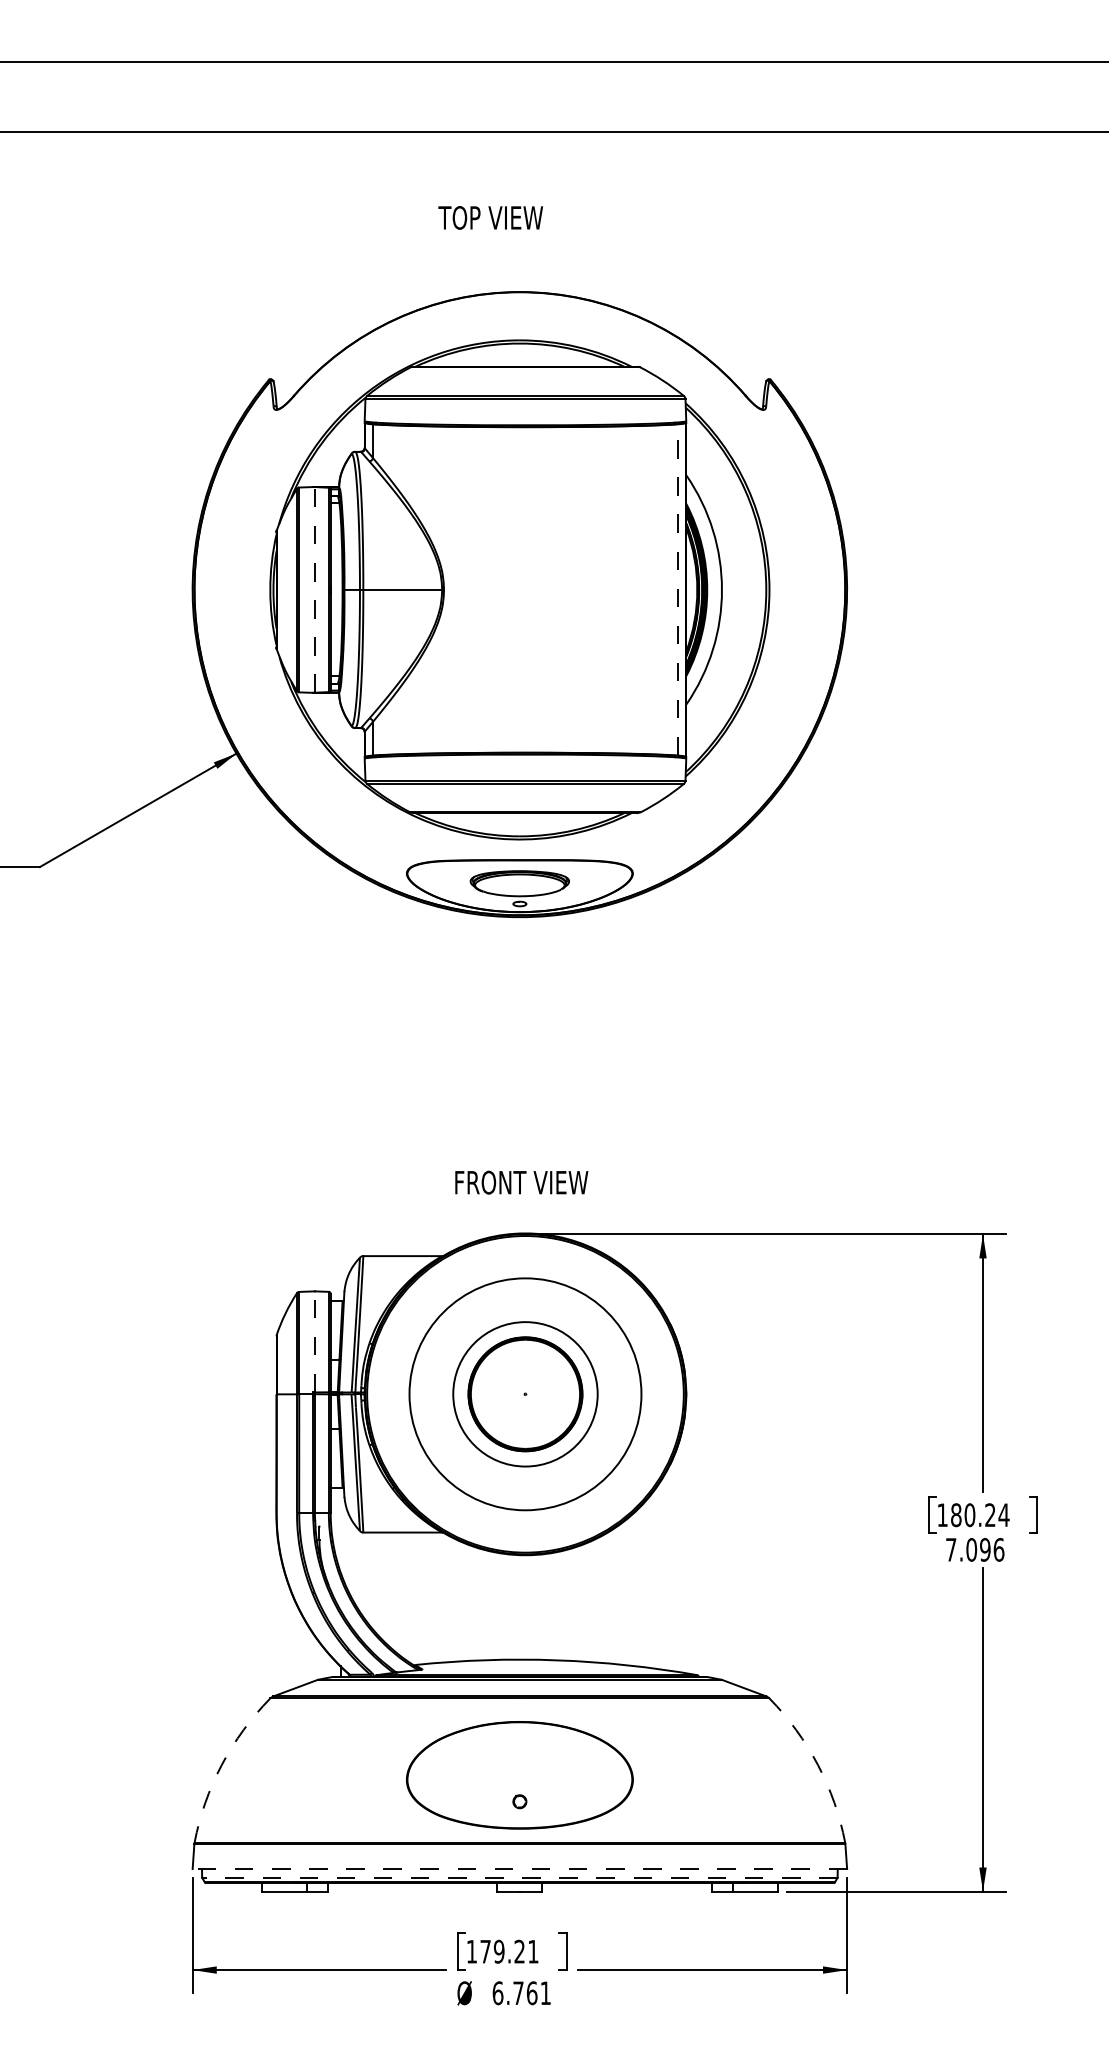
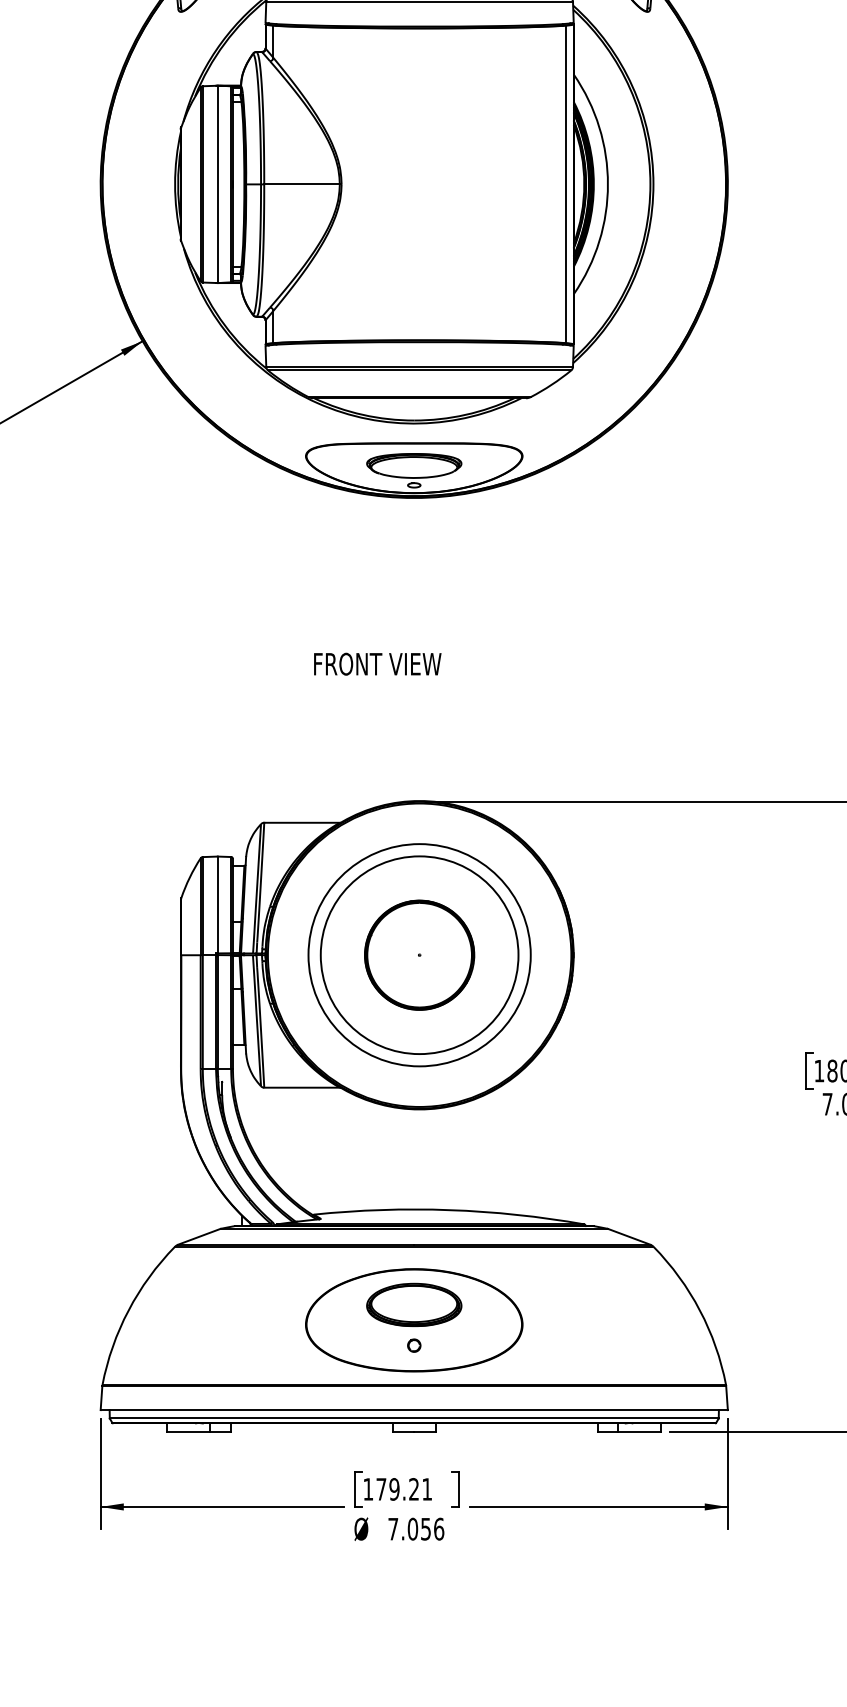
line: (314, 589) -> (217, 183), dashed -> solid
line: (678, 589) -> (566, 183), dashed -> solid
text: (521, 1182) -> (377, 664), moved
line: (314, 1341) -> (217, 904), dashed -> solid
circle: (525, 1394) -> (419, 955), size x1.43
part: (519, 1759) -> (413, 1305), added
arc: (221, 1765) -> (128, 1310), dashed -> solid
arc: (817, 1765) -> (699, 1310), dashed -> solid
line: (519, 1869) -> (413, 1410), dashed -> solid
line: (519, 1877) -> (413, 1418), dashed -> solid
text: (521, 1993) -> (415, 1529), 6.761 -> 7.056

